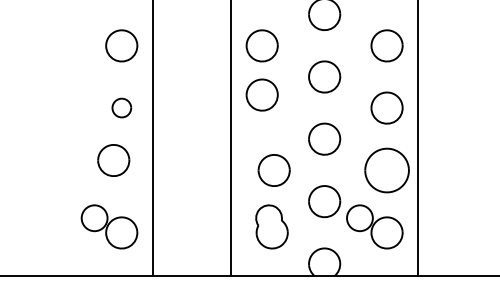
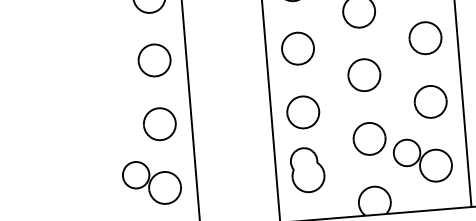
part: (261, 94) -> (297, 48), moved
part: (121, 107) -> (154, 59), size x1.67
part: (113, 160) -> (159, 124), moved
part: (273, 170) -> (302, 112), moved
part: (386, 170) -> (430, 101), size x0.71
part: (271, 226) -> (307, 169), moved

